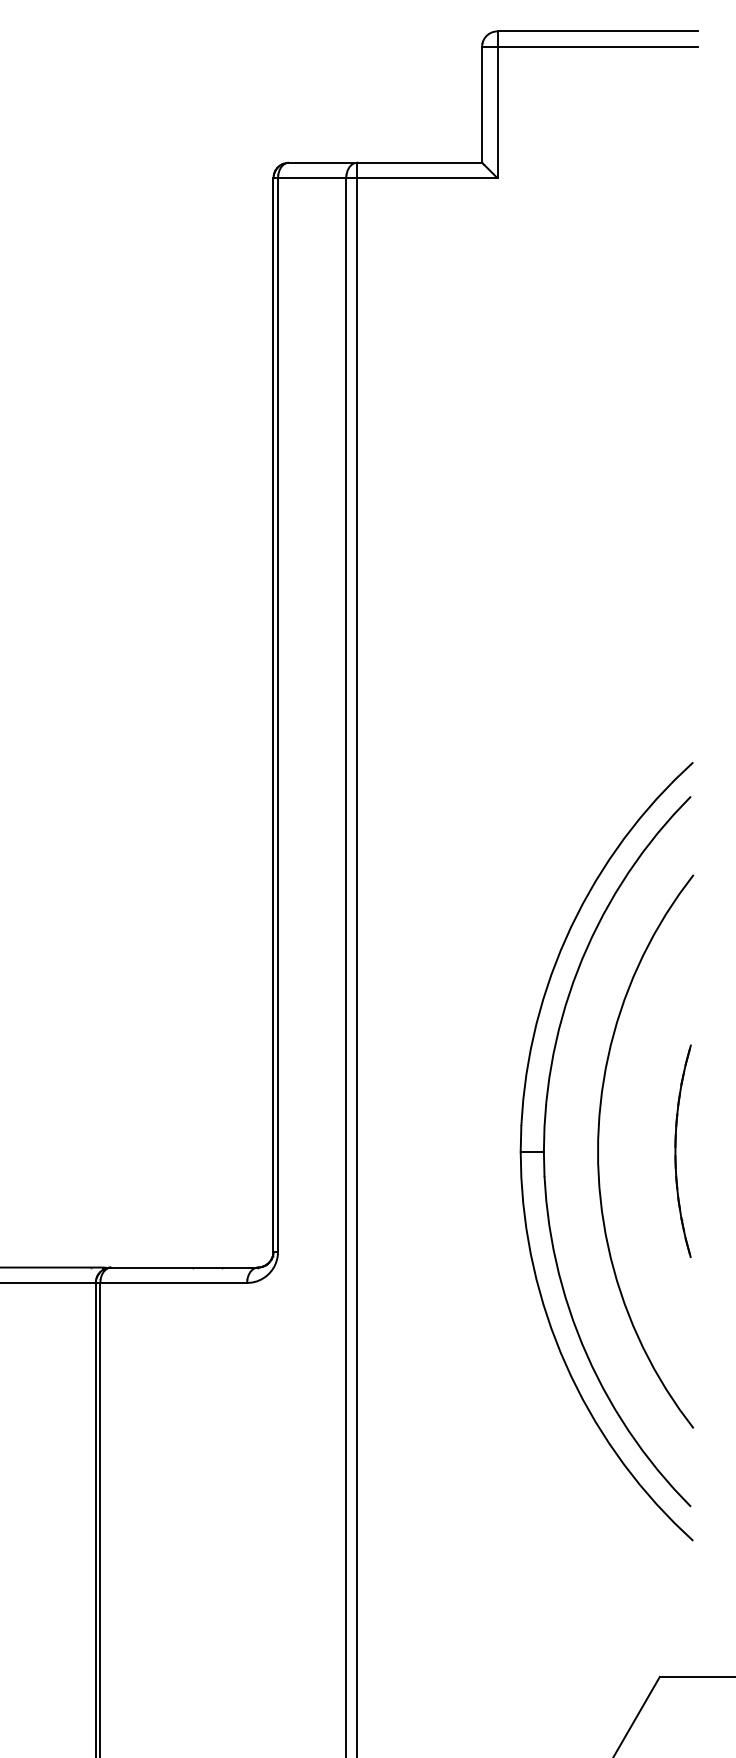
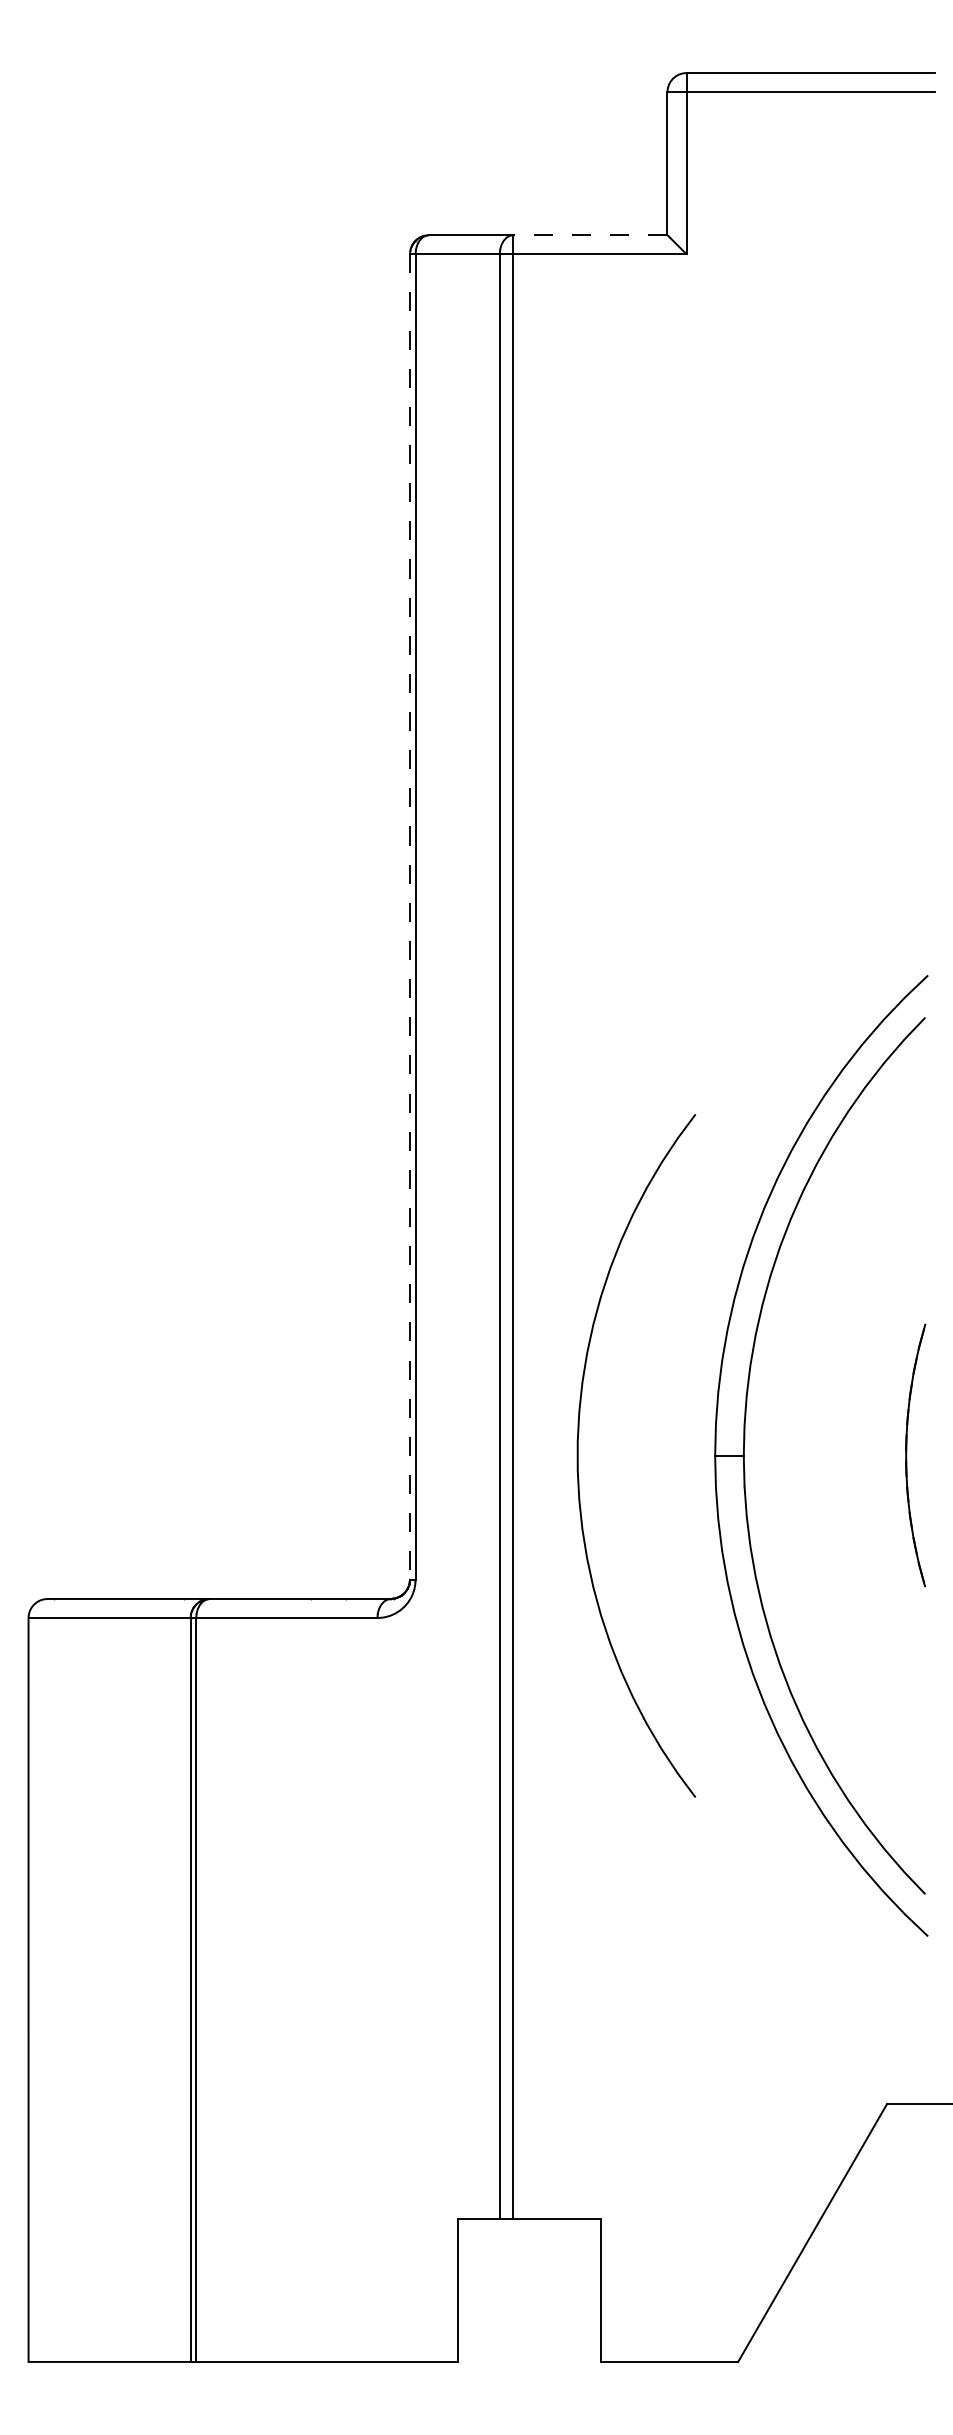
line: (418, 162) -> (589, 235), solid -> dashed
line: (273, 715) -> (409, 917), solid -> dashed
curve: (598, 1151) -> (578, 1455), moved

